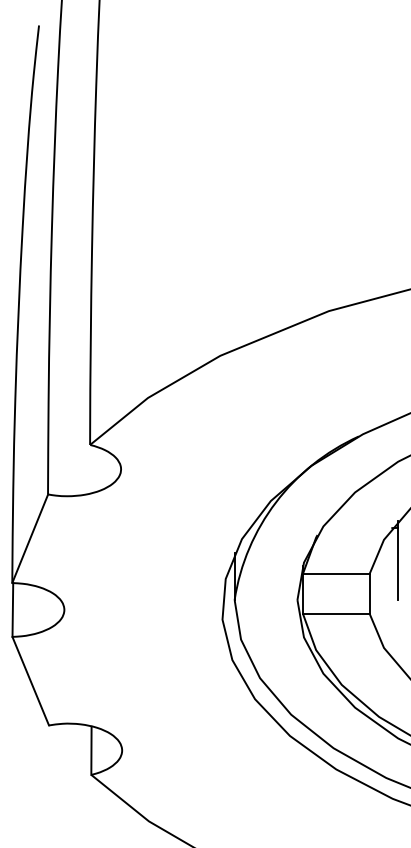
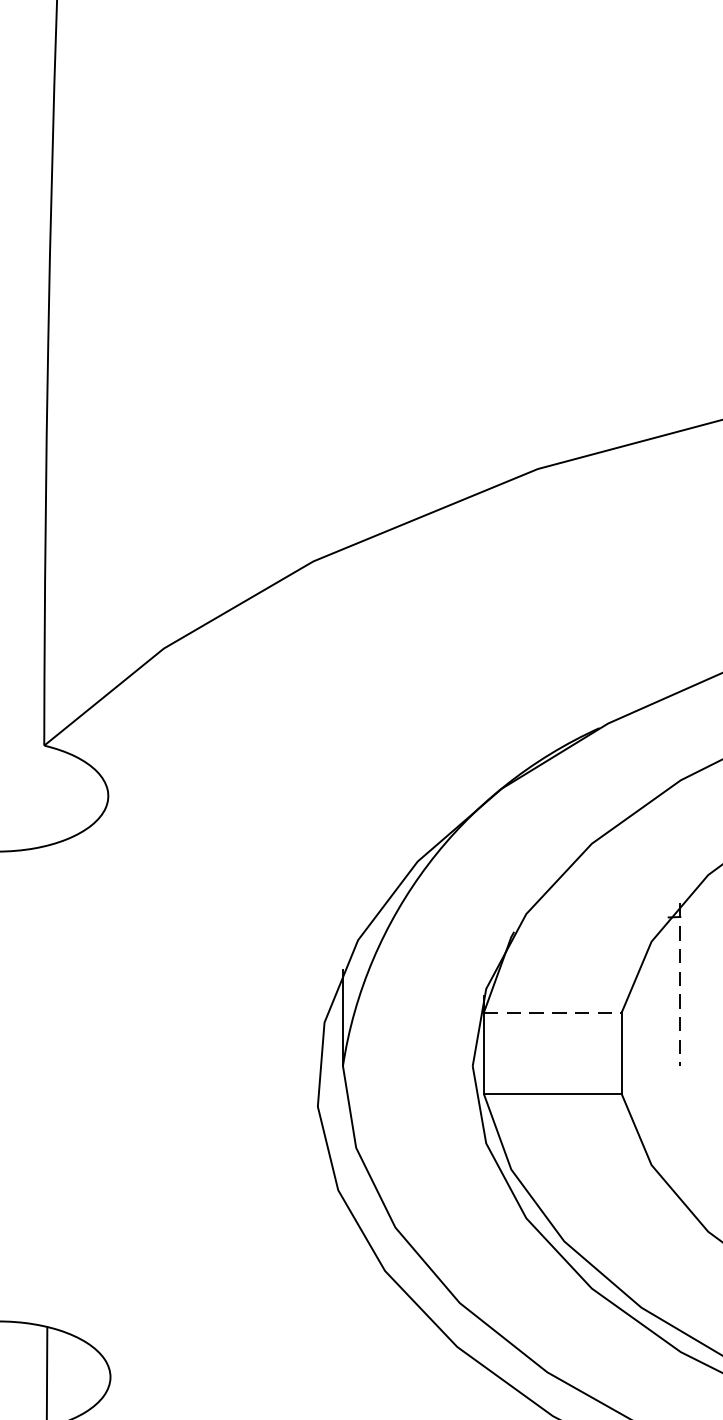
line: (397, 561) -> (679, 986), solid -> dashed
line: (336, 574) -> (553, 1013), solid -> dashed

